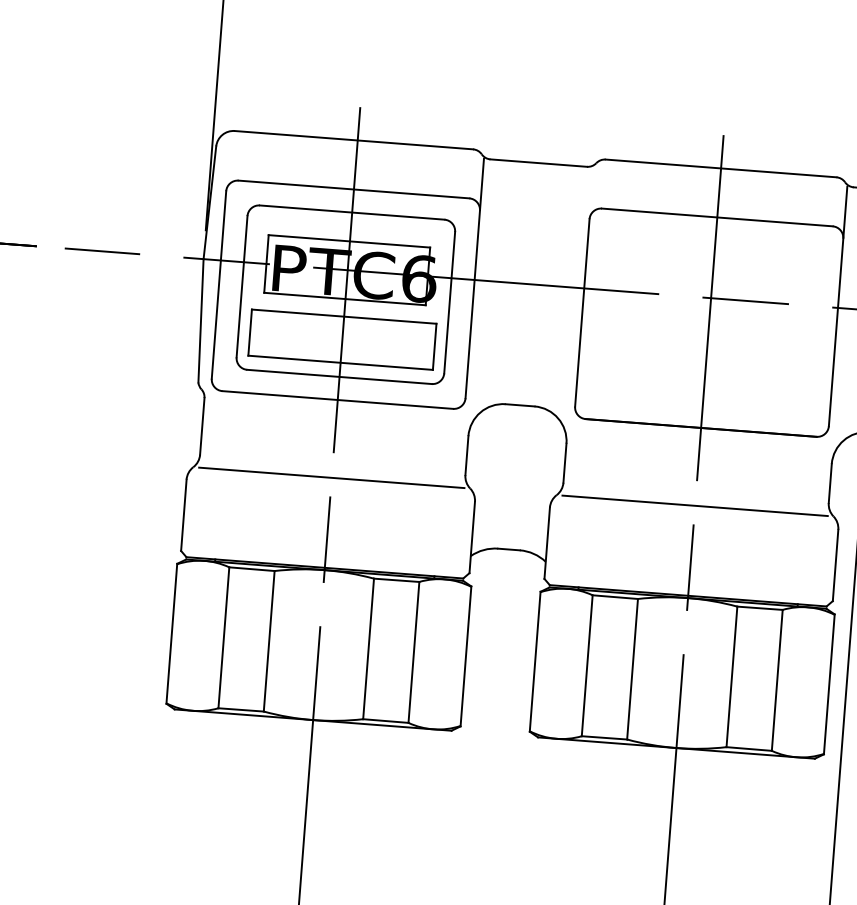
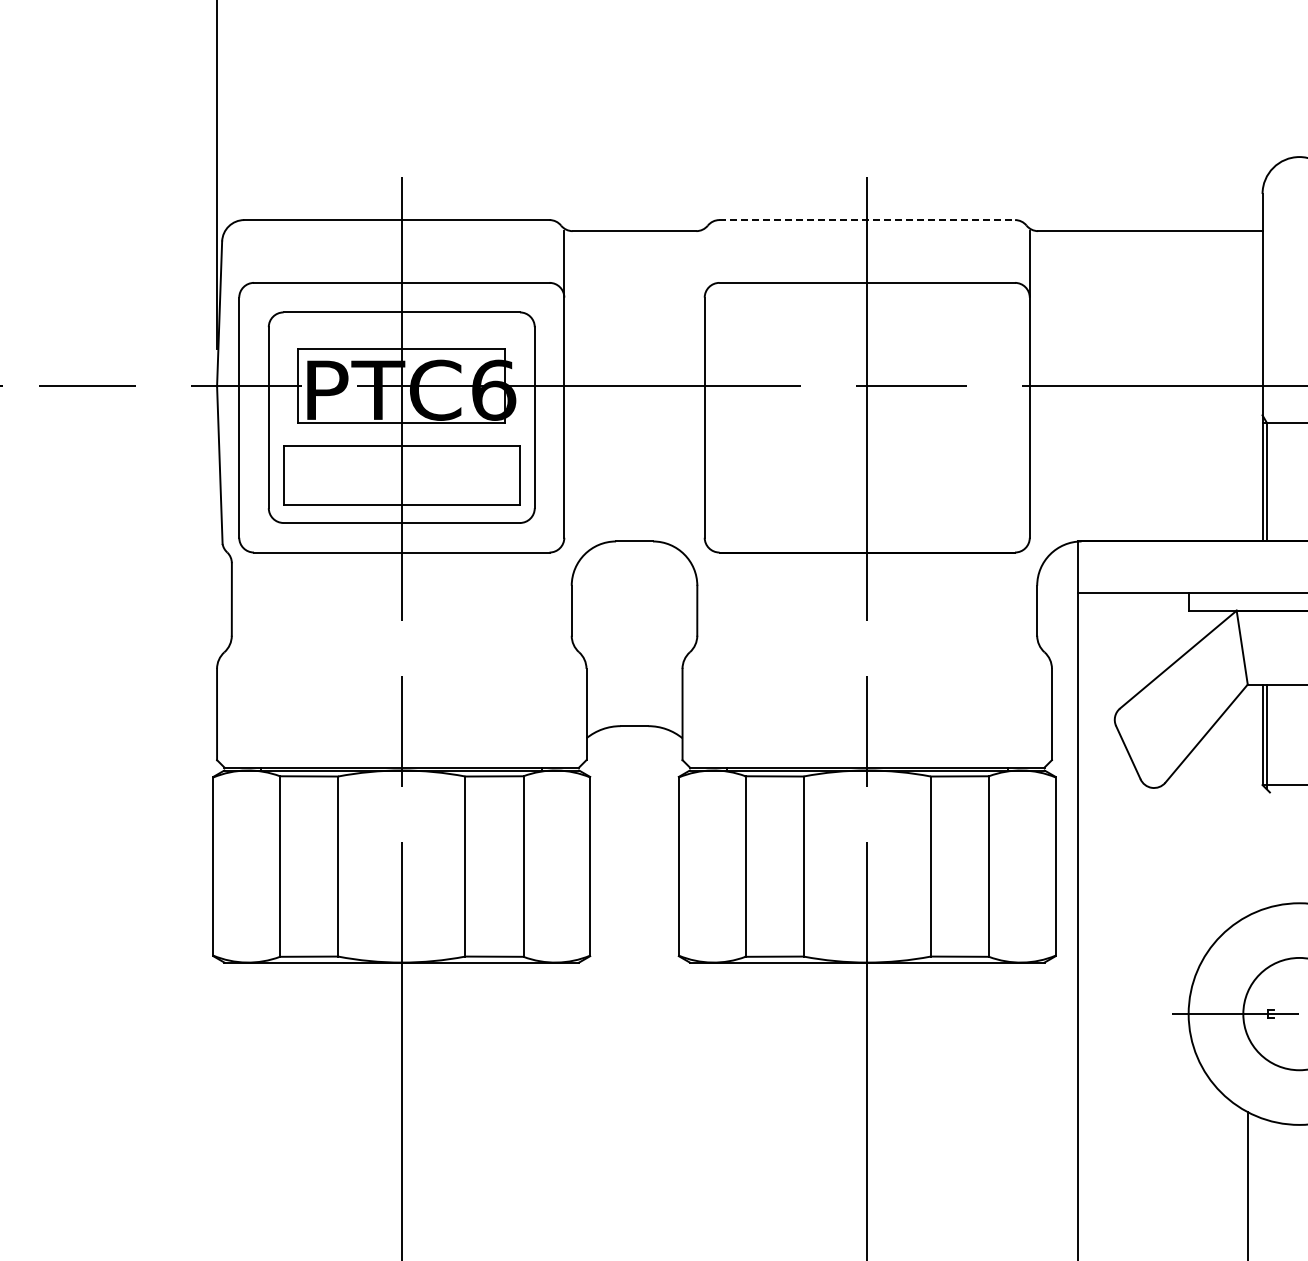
line: (721, 168) -> (867, 220), solid -> dashed
line: (331, 478) -> (401, 652), removed
line: (695, 506) -> (867, 652), removed

